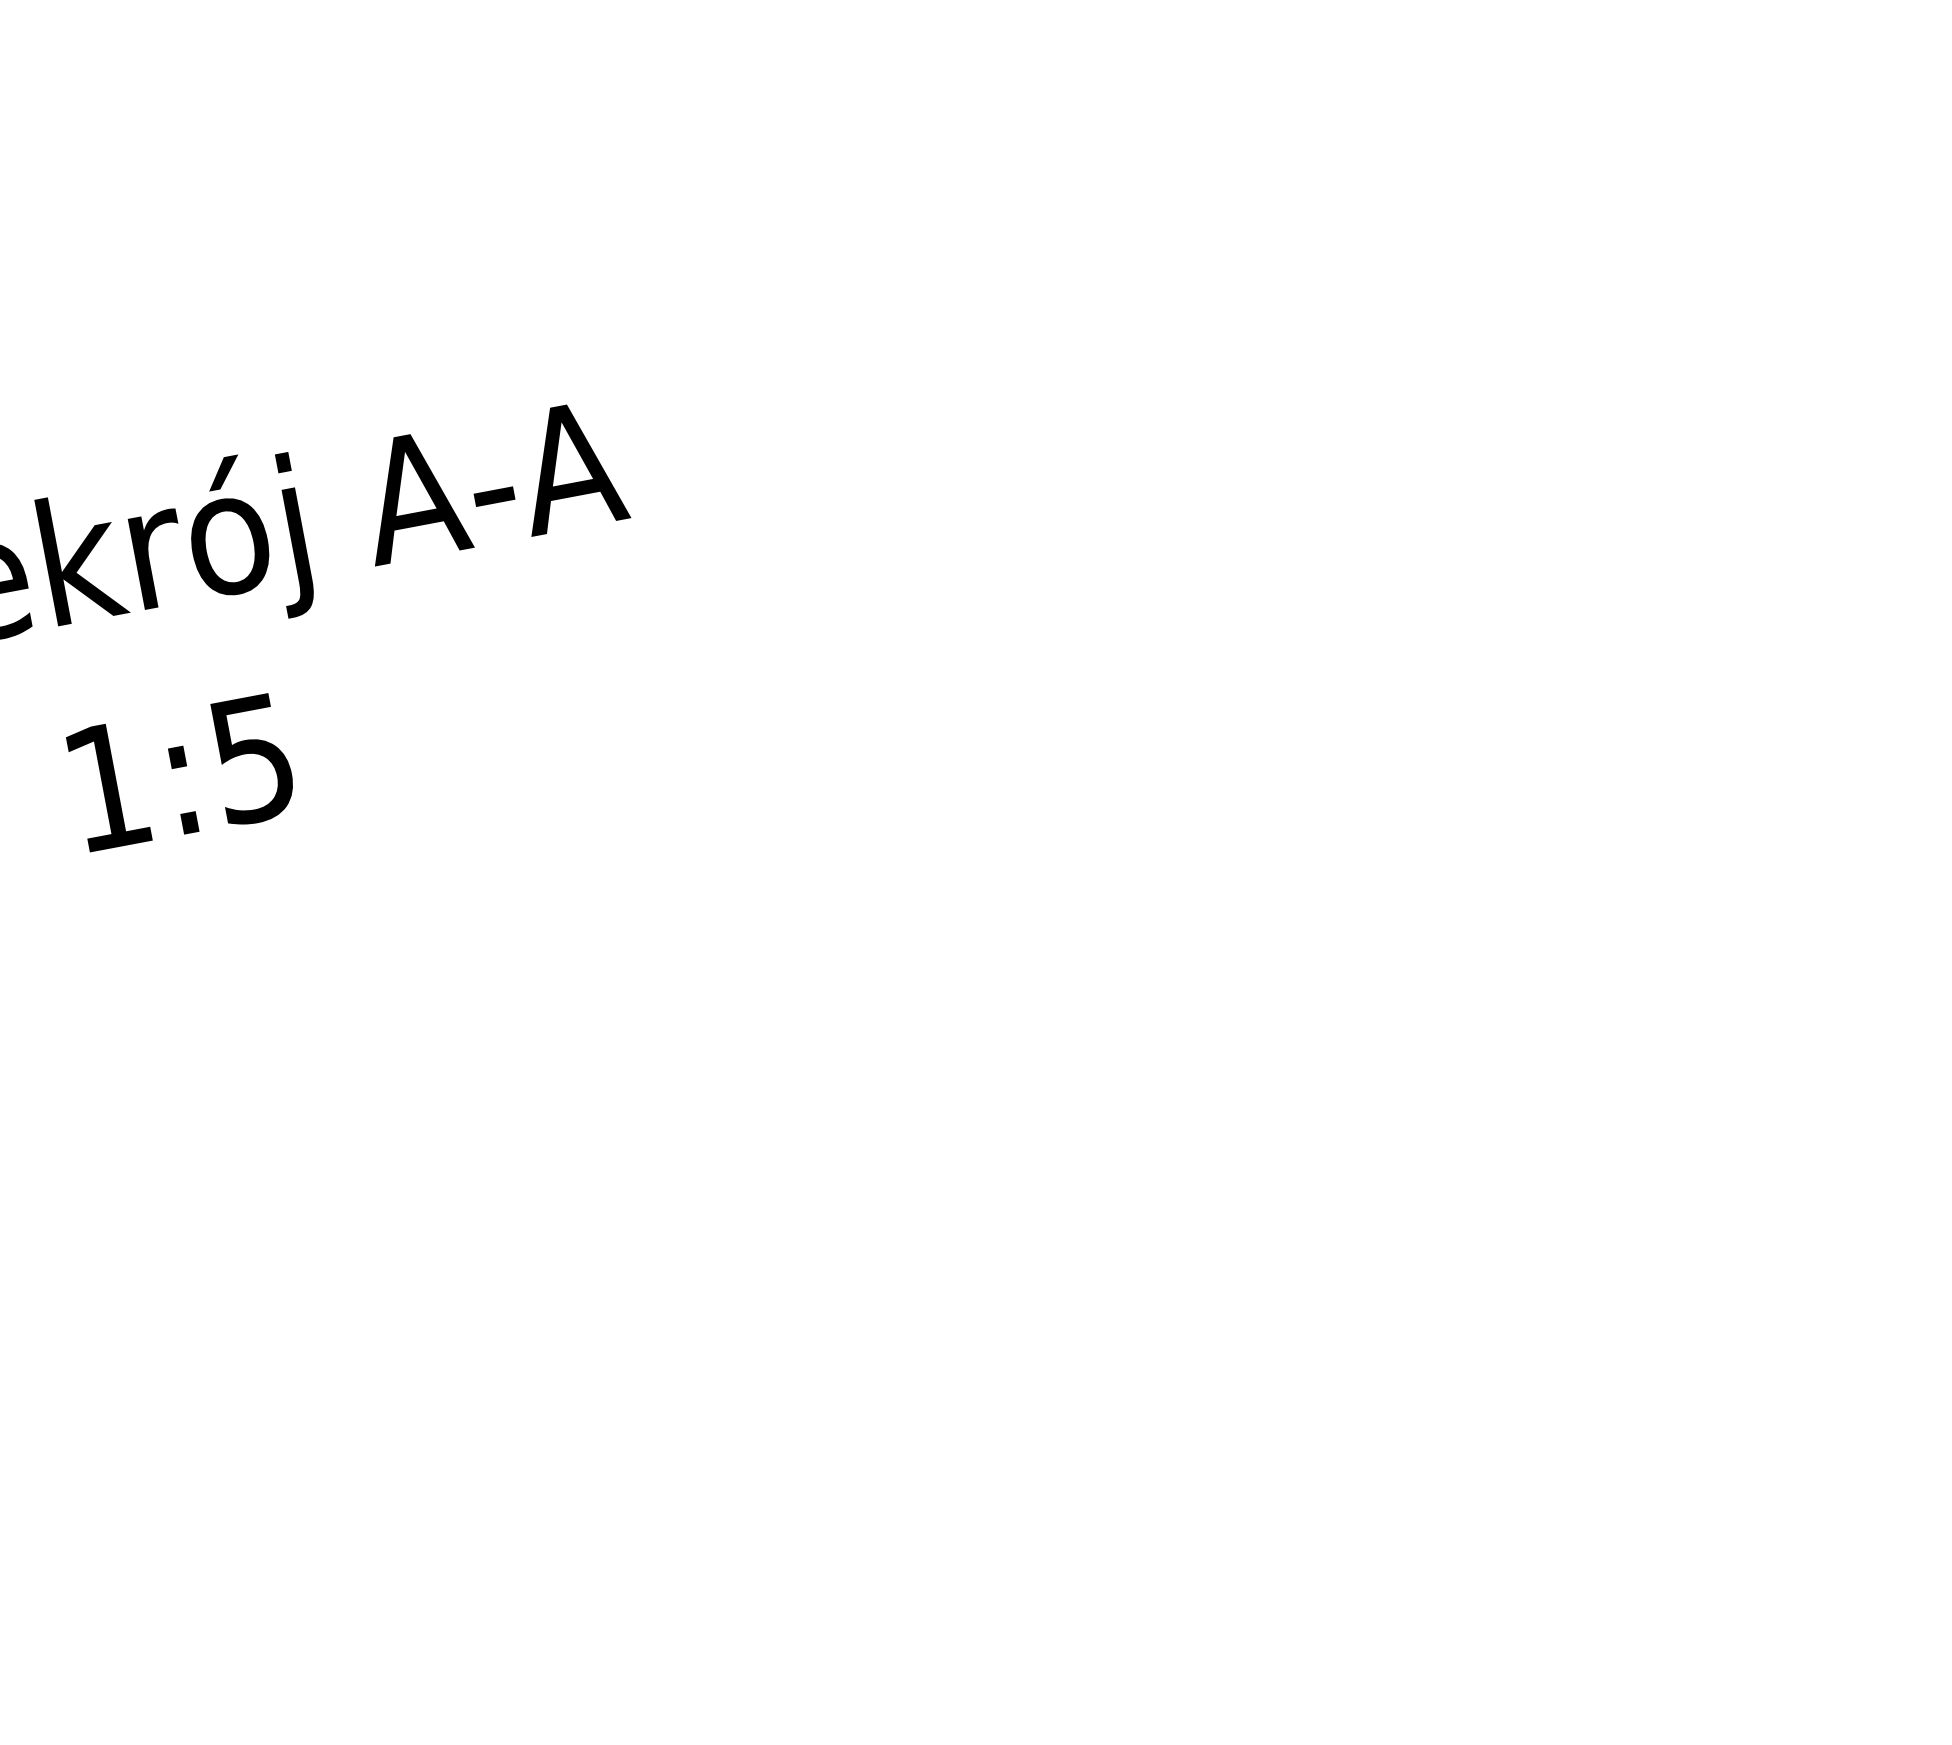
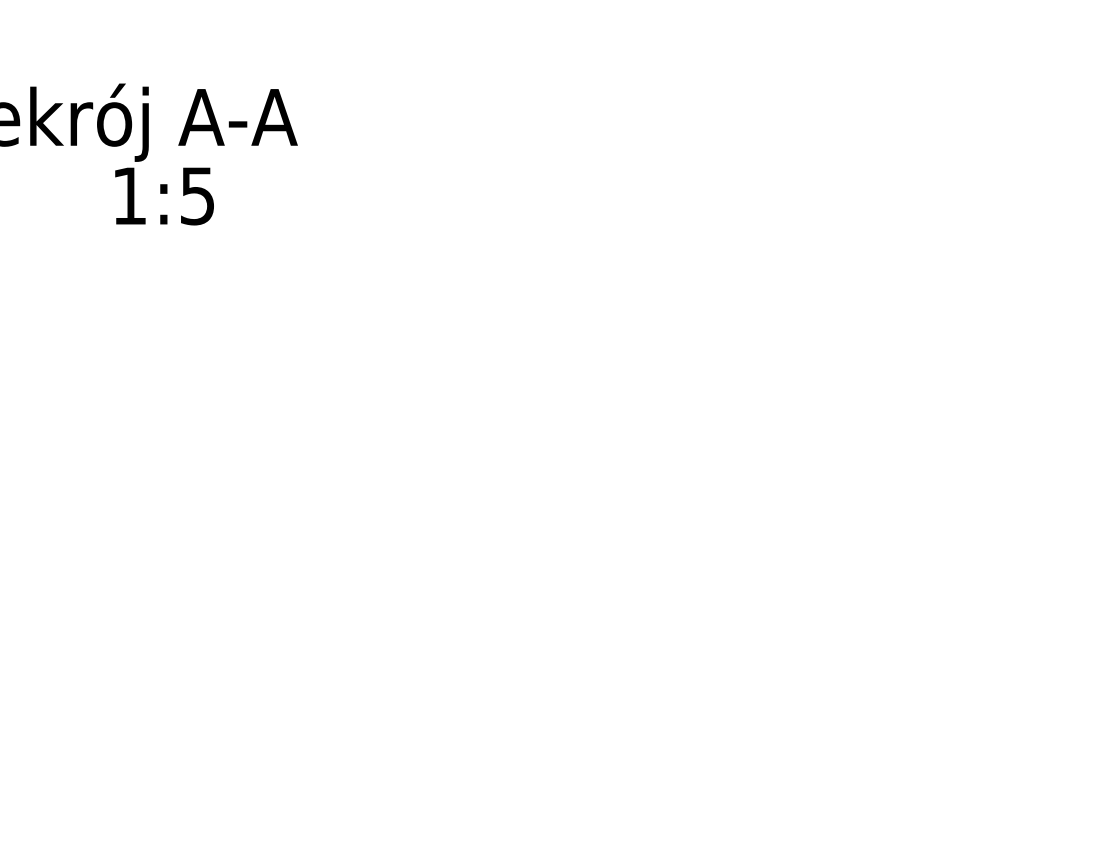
text: (181, 773) -> (164, 196), moved

